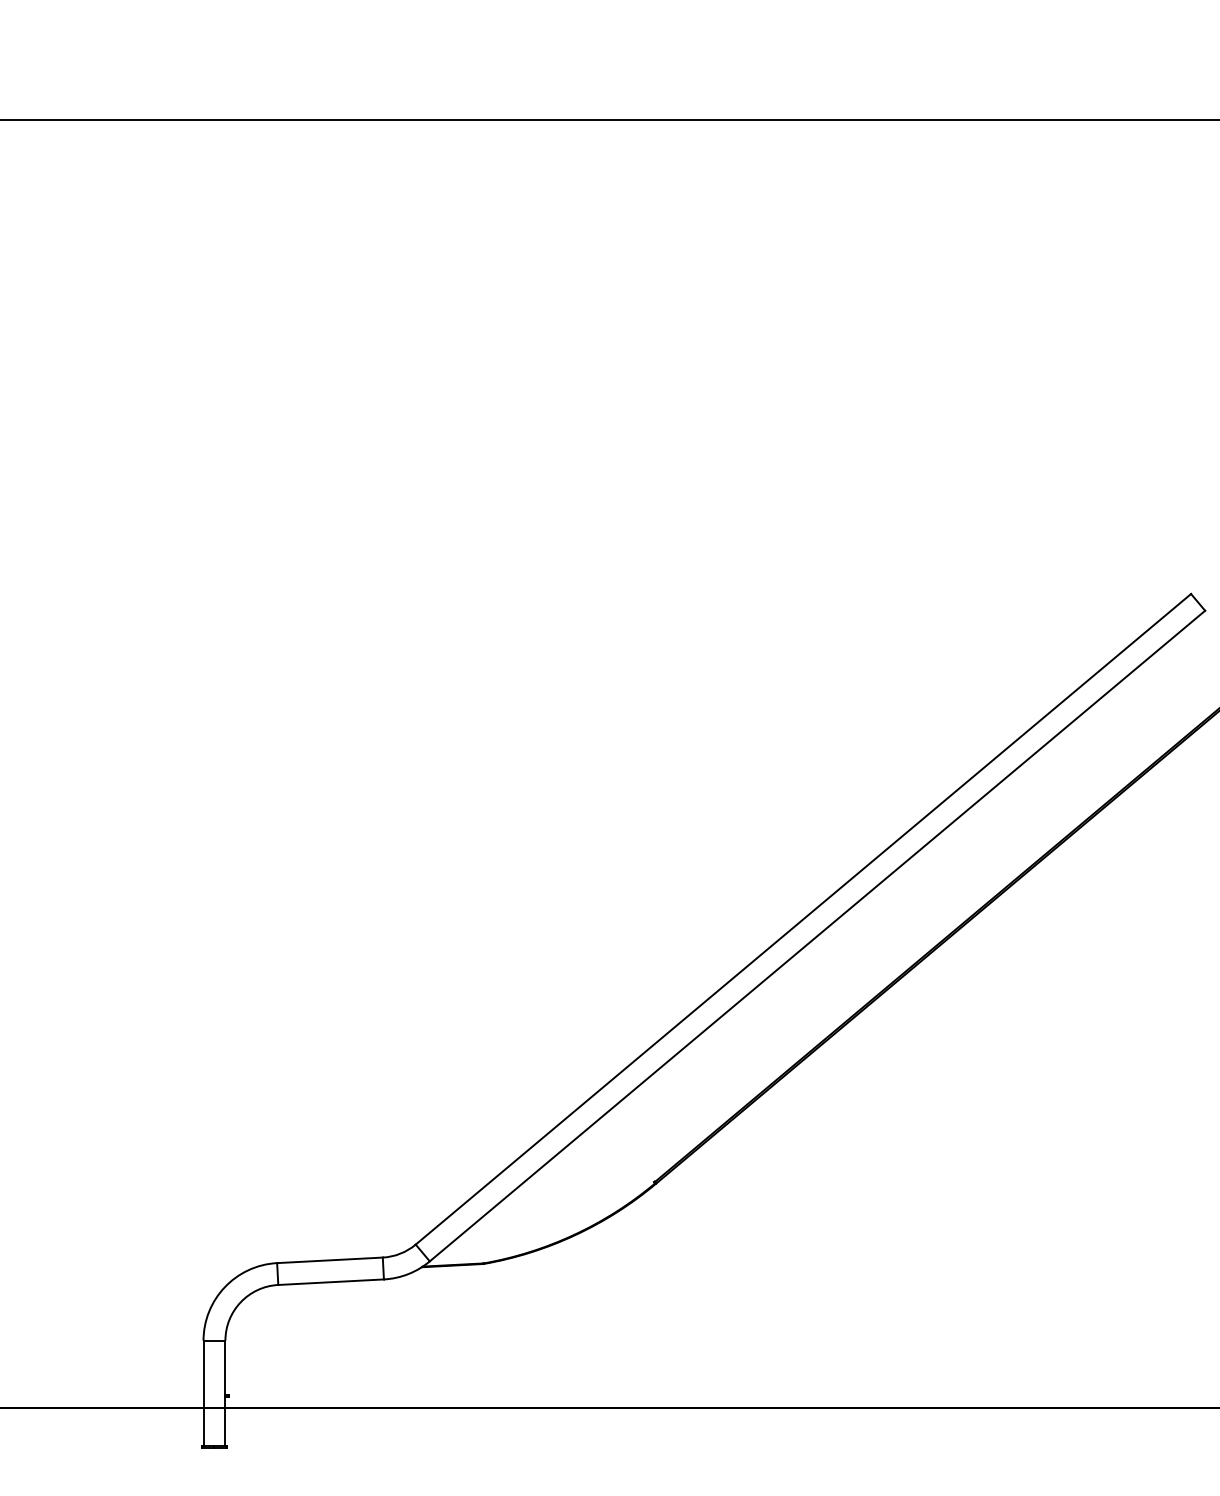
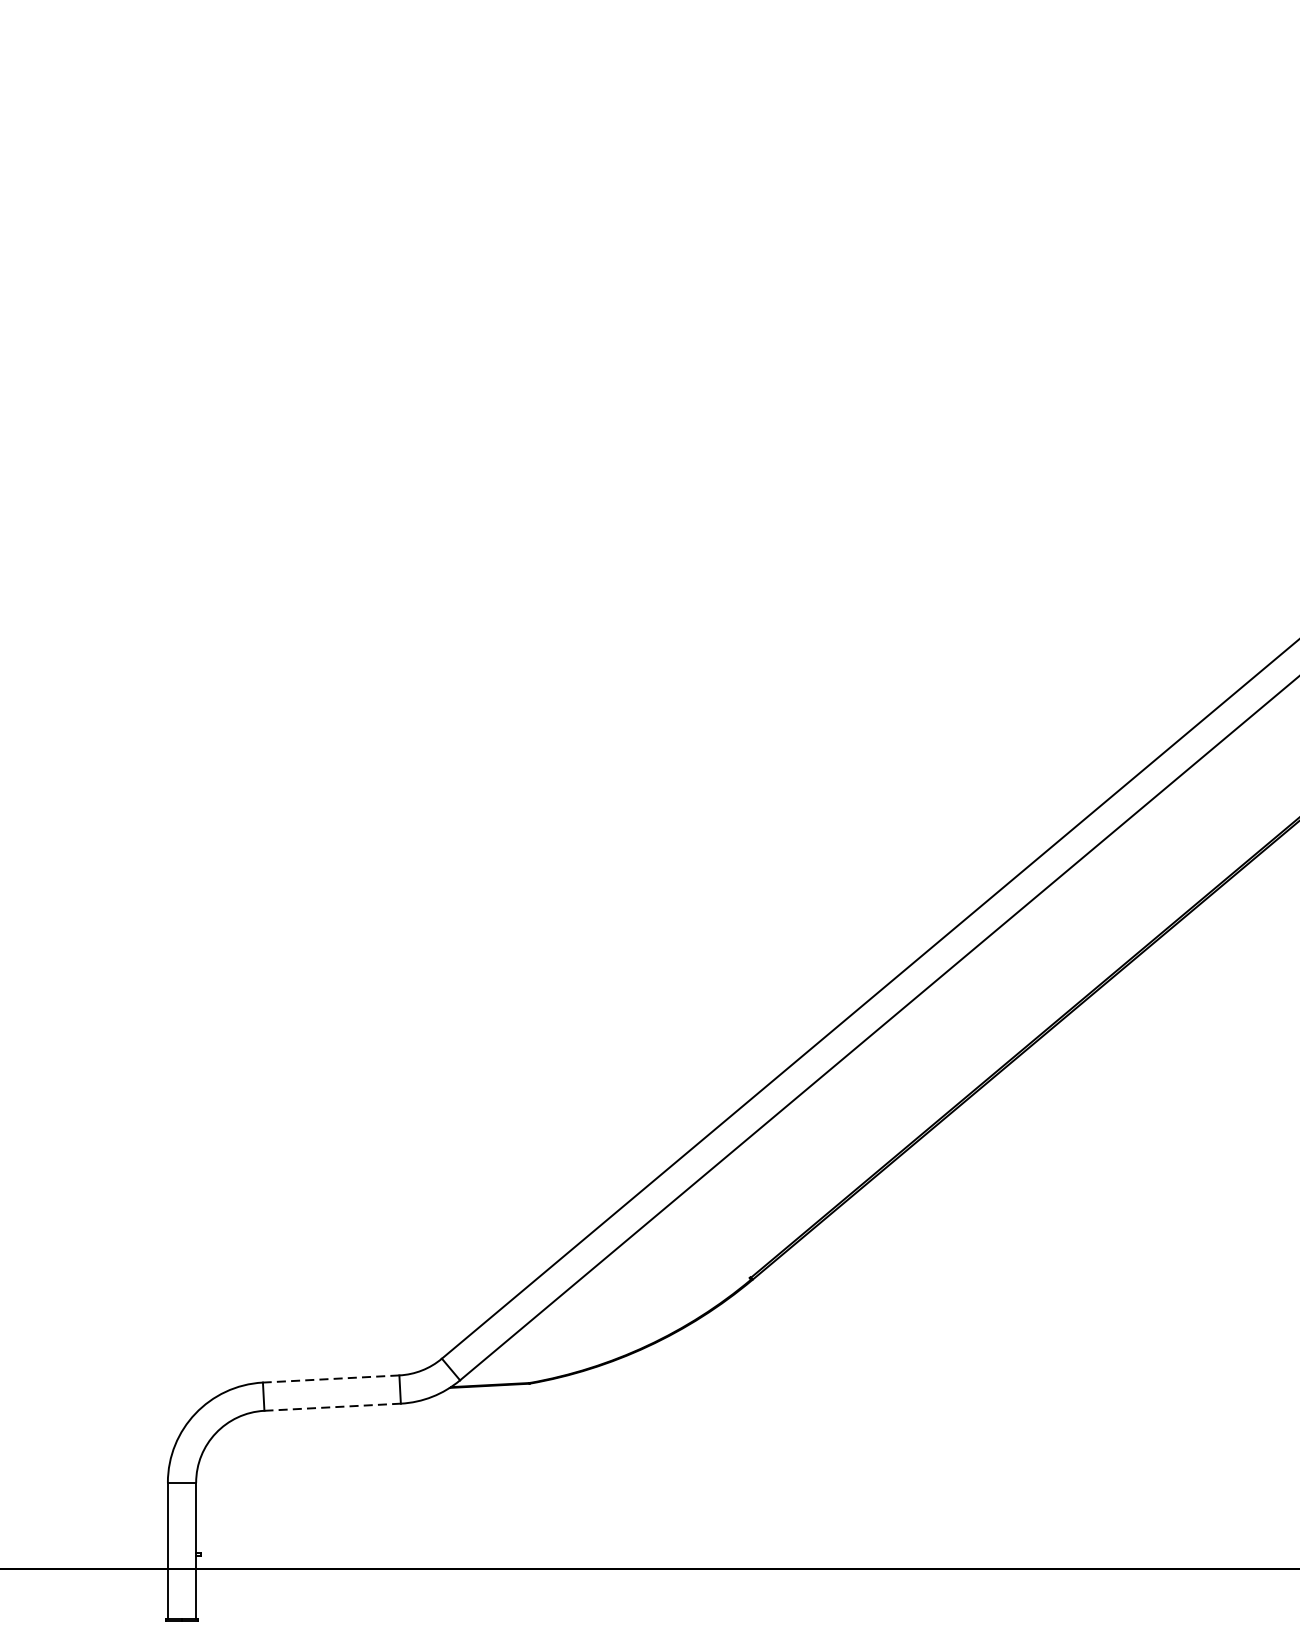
line: (329, 1260) -> (330, 1379), solid -> dashed
line: (331, 1282) -> (333, 1407), solid -> dashed

